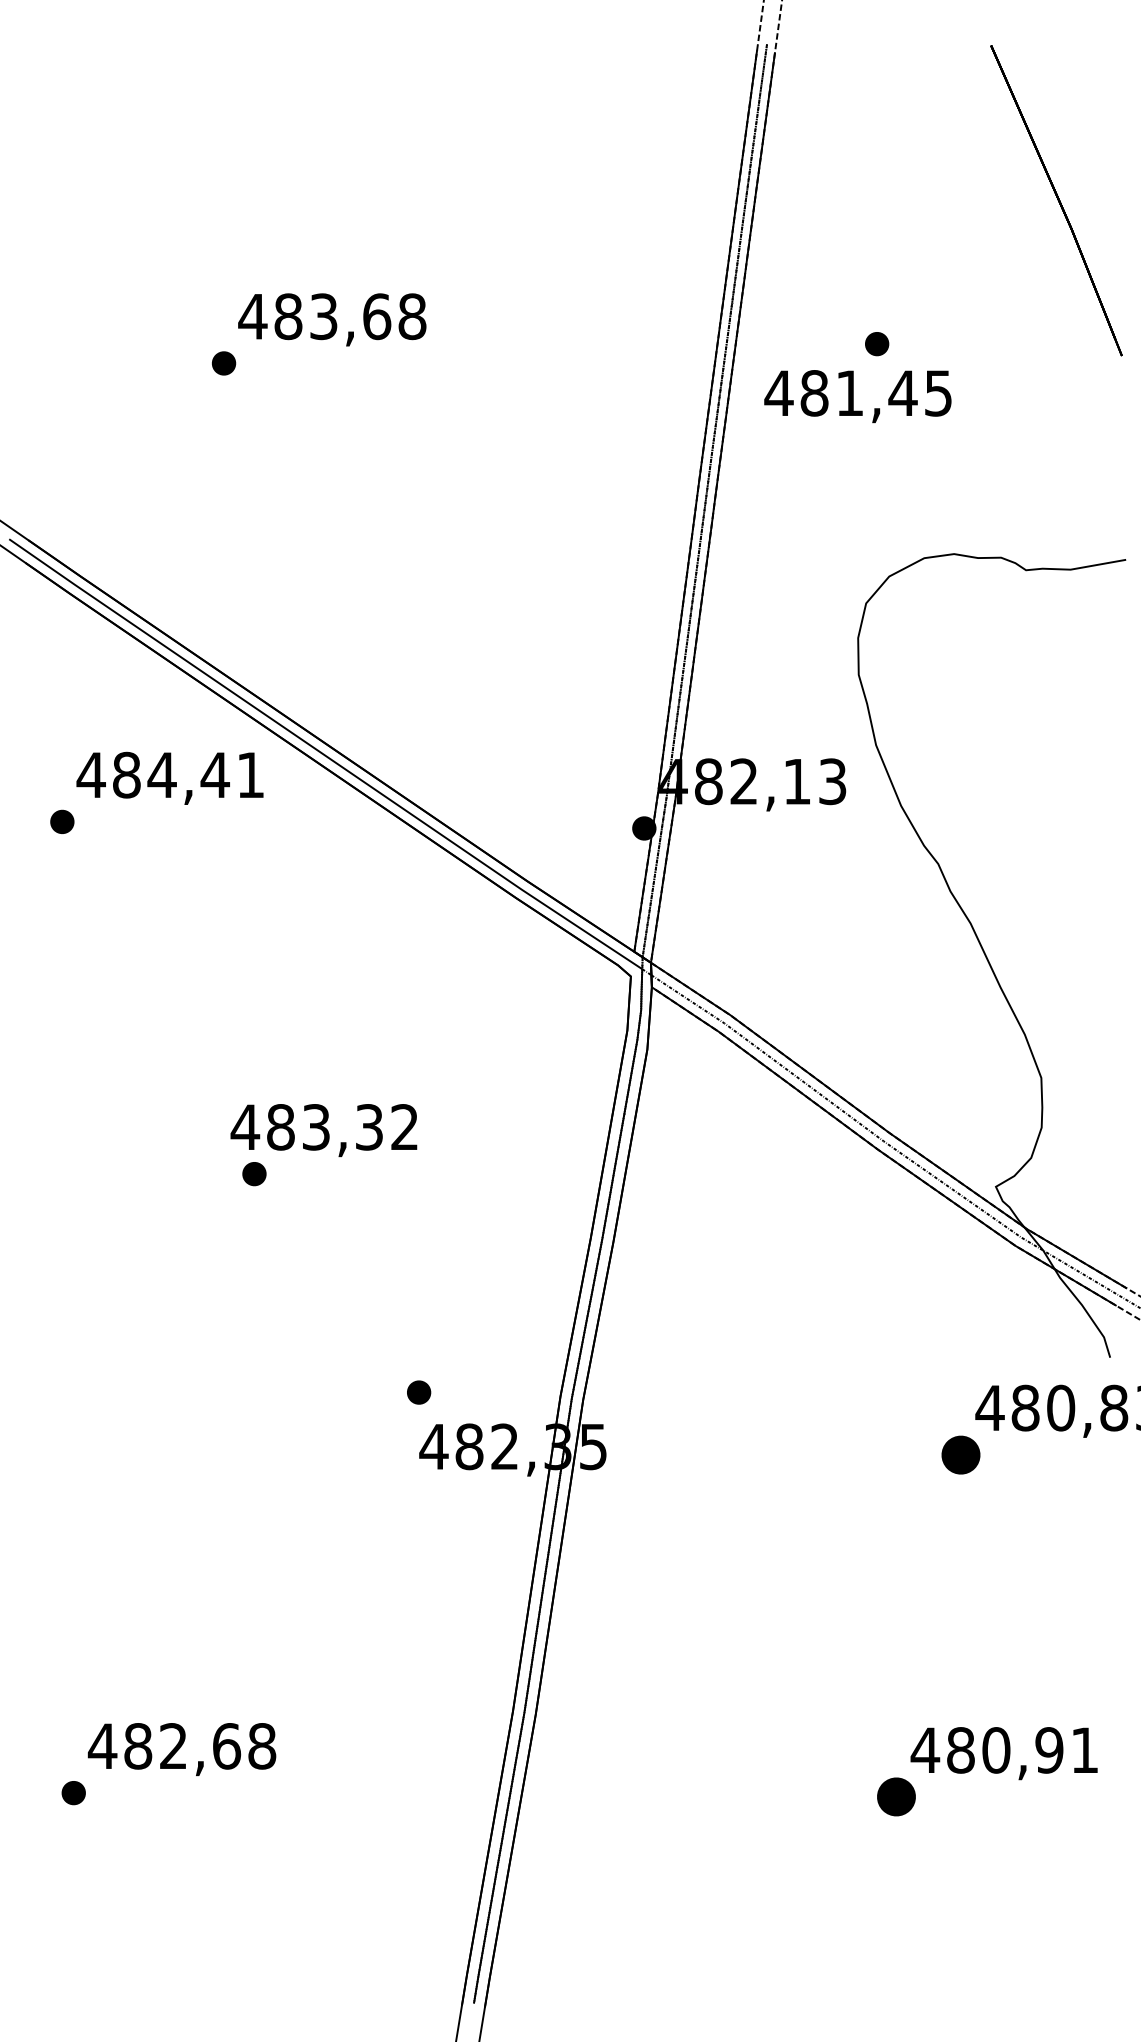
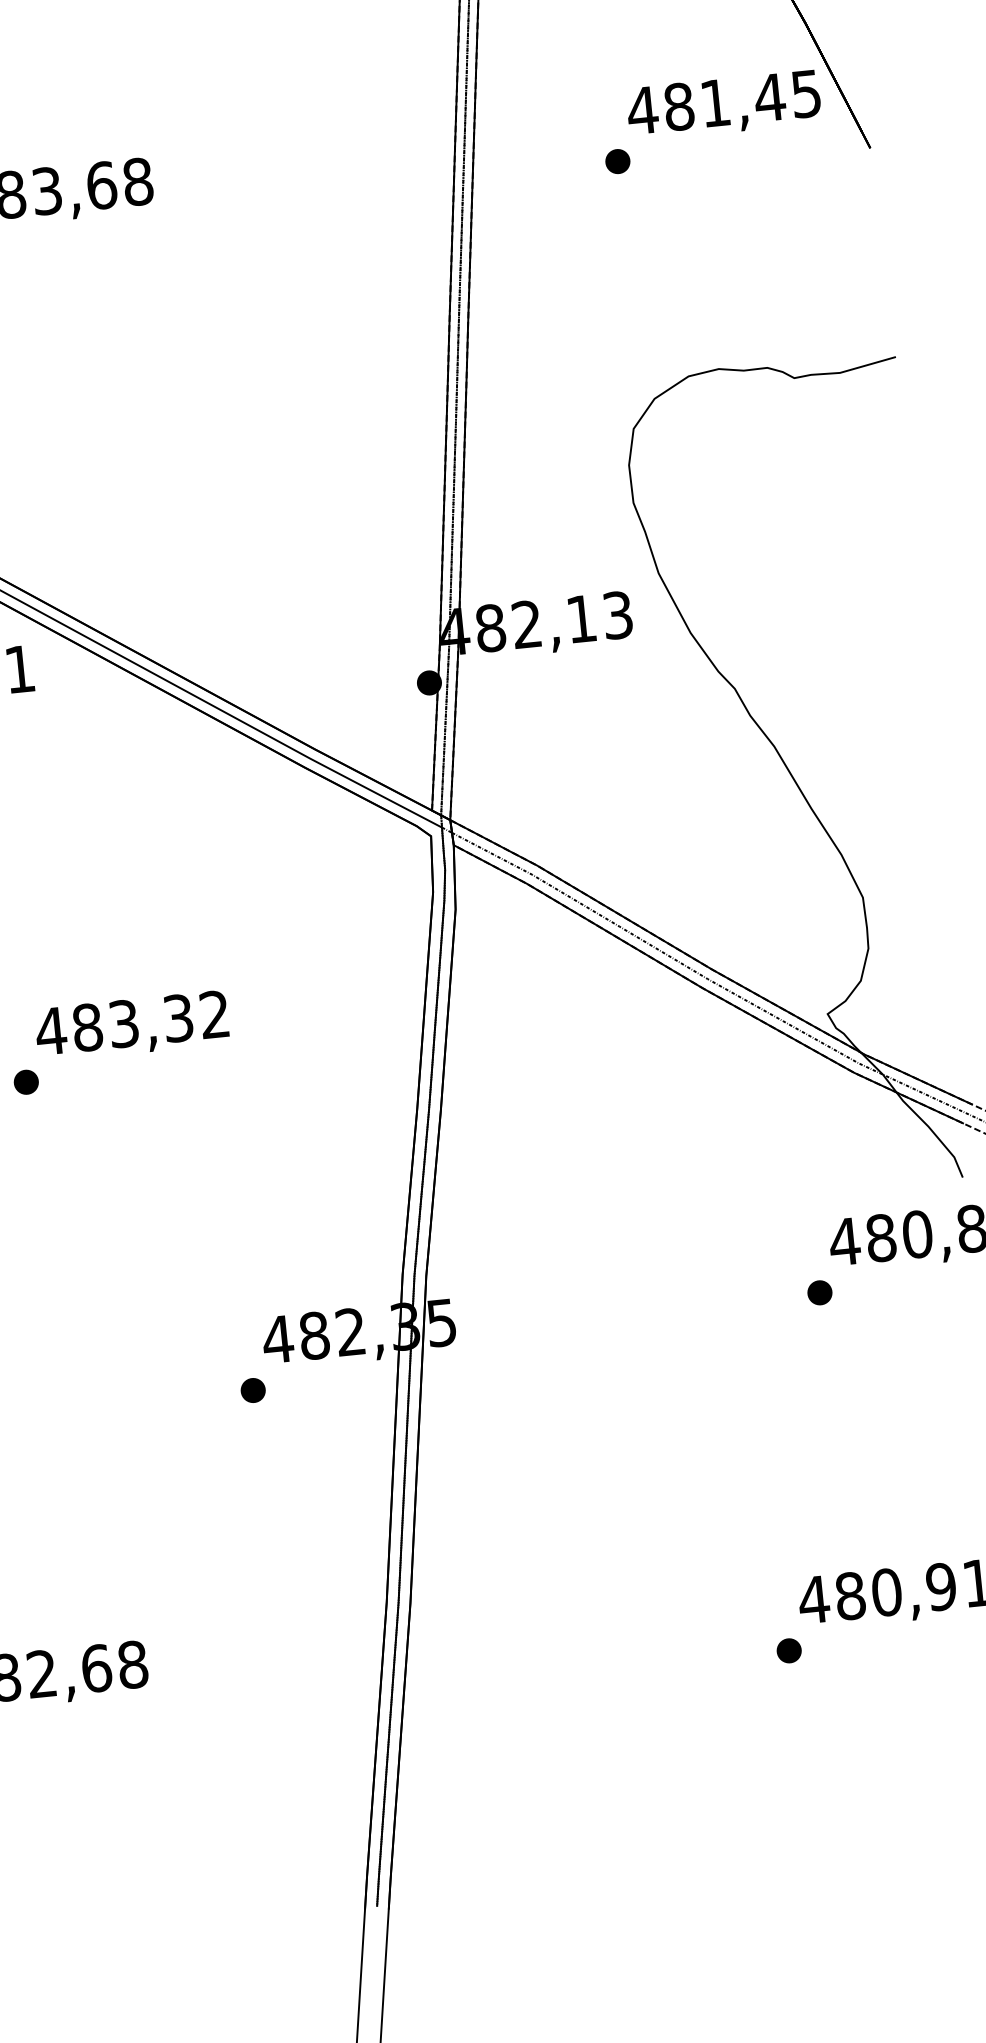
text: (857, 396) -> (723, 105), moved
part: (254, 1174) -> (26, 1082), moved
part: (419, 1392) -> (253, 1390), moved
part: (961, 1454) -> (820, 1292), size x0.62
part: (896, 1797) -> (789, 1651), size x0.62

